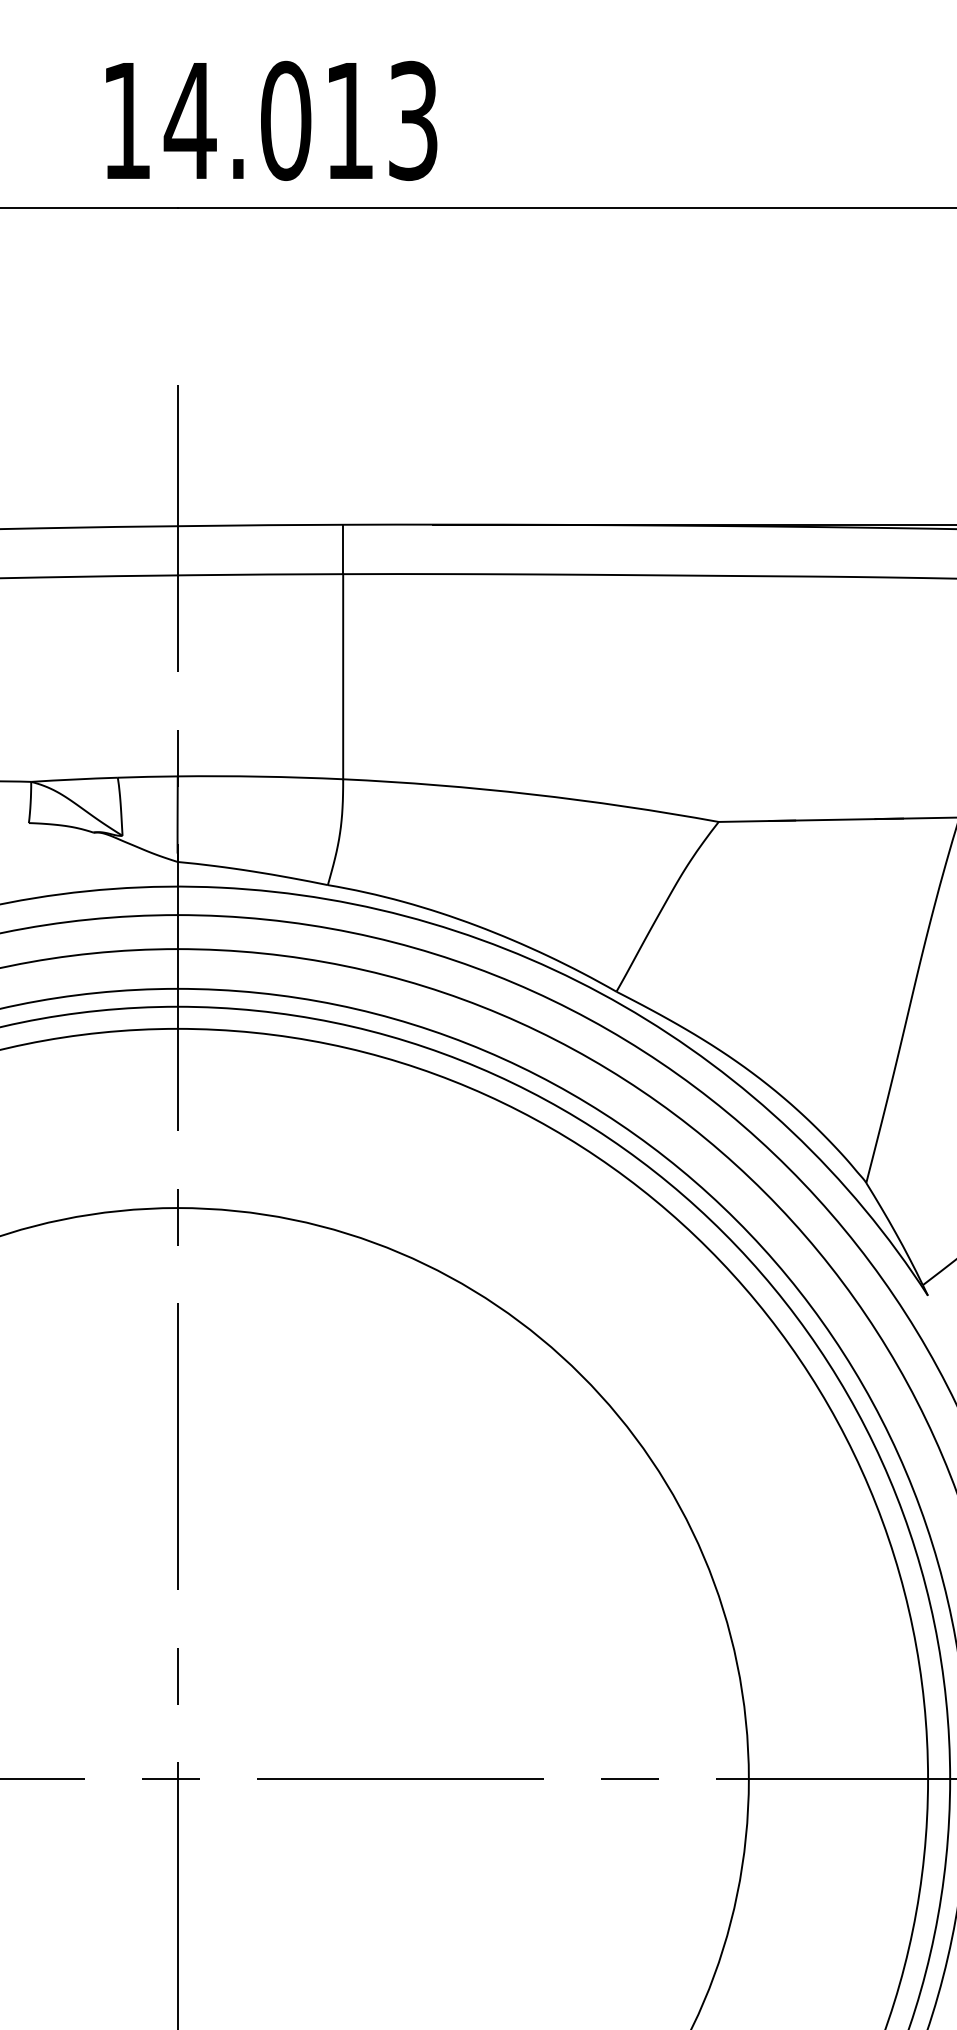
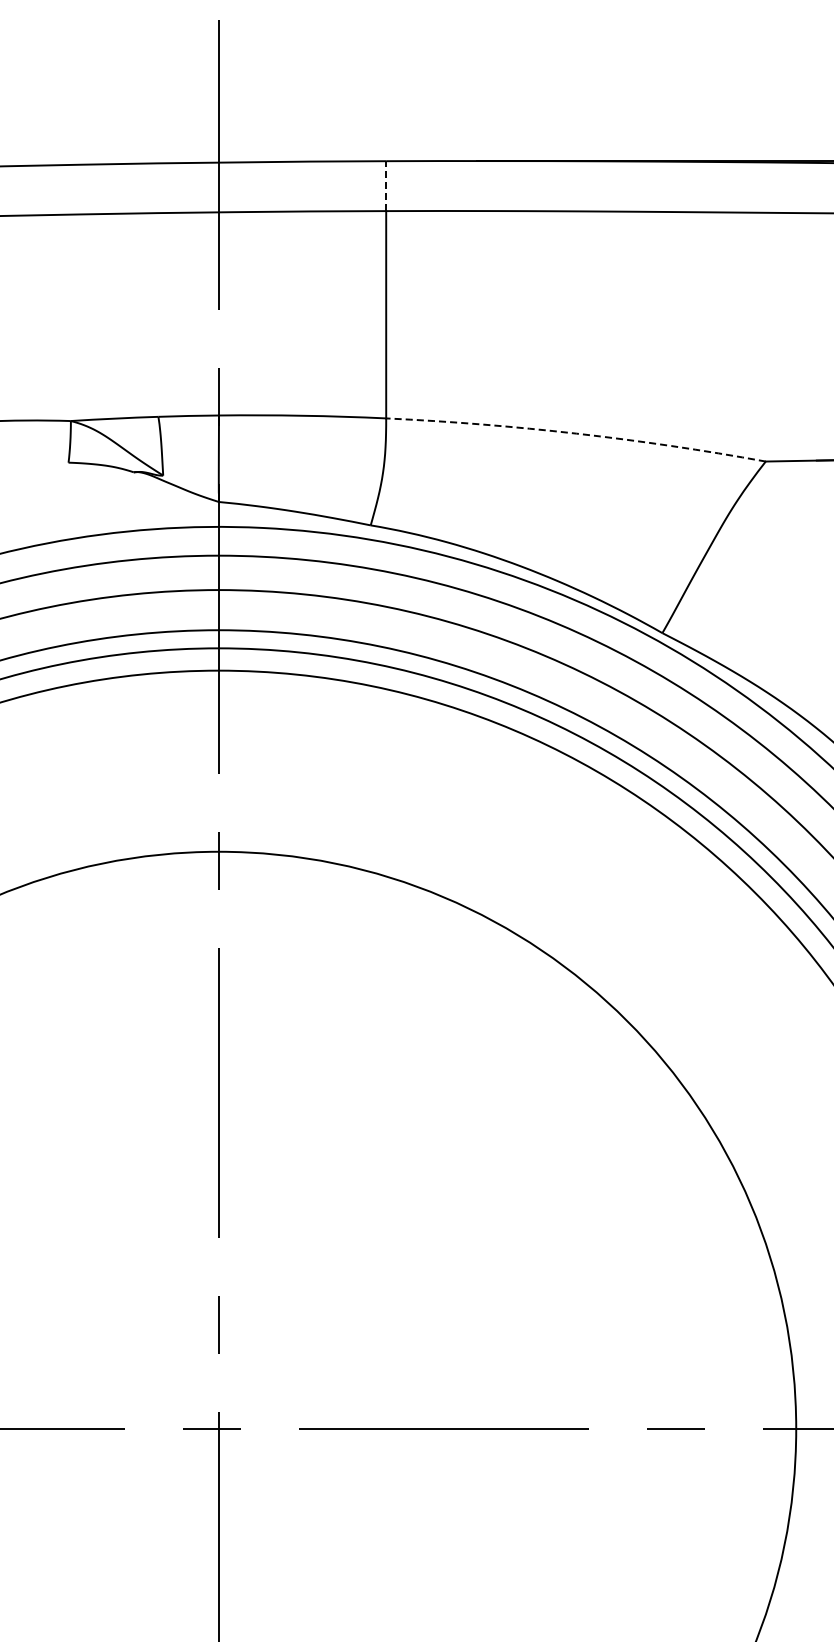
line: (343, 549) -> (386, 186), solid -> dashed
arc: (531, 794) -> (576, 433), solid -> dashed

